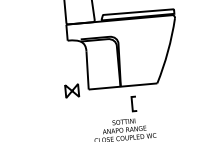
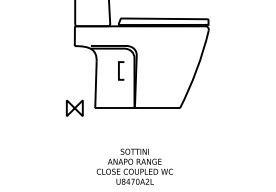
curve: (132, 103) -> (119, 70), moved

